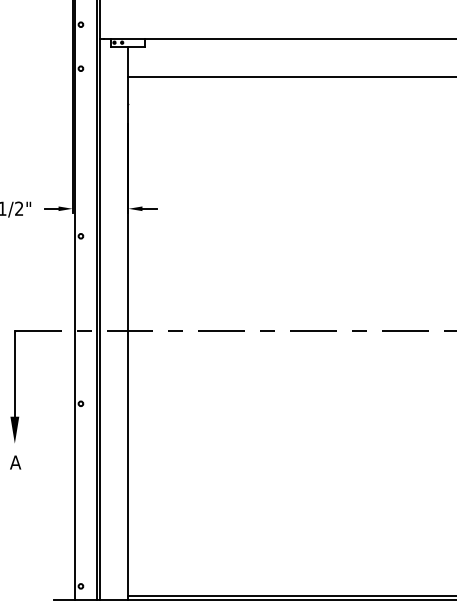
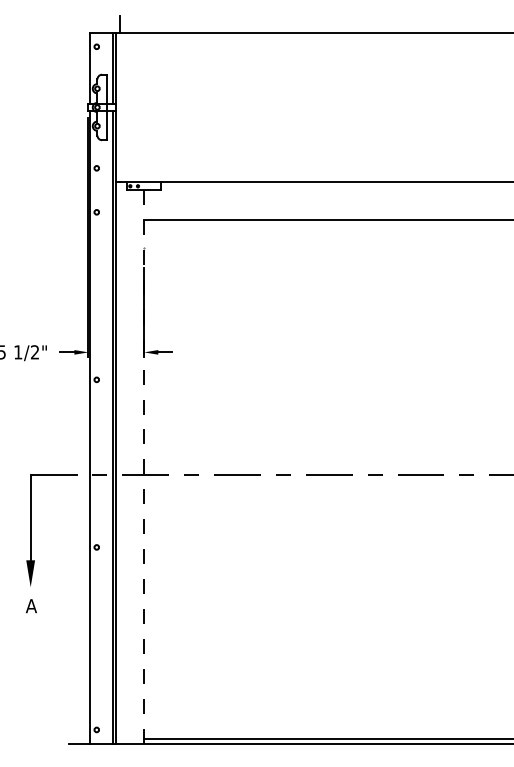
line: (128, 323) -> (144, 467), solid -> dashed

